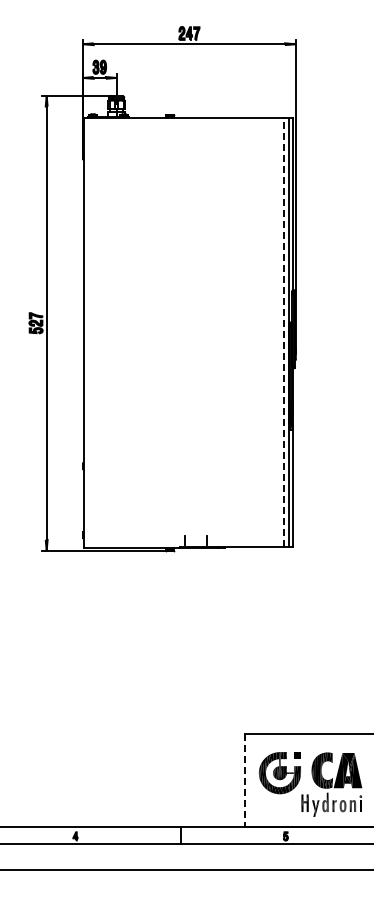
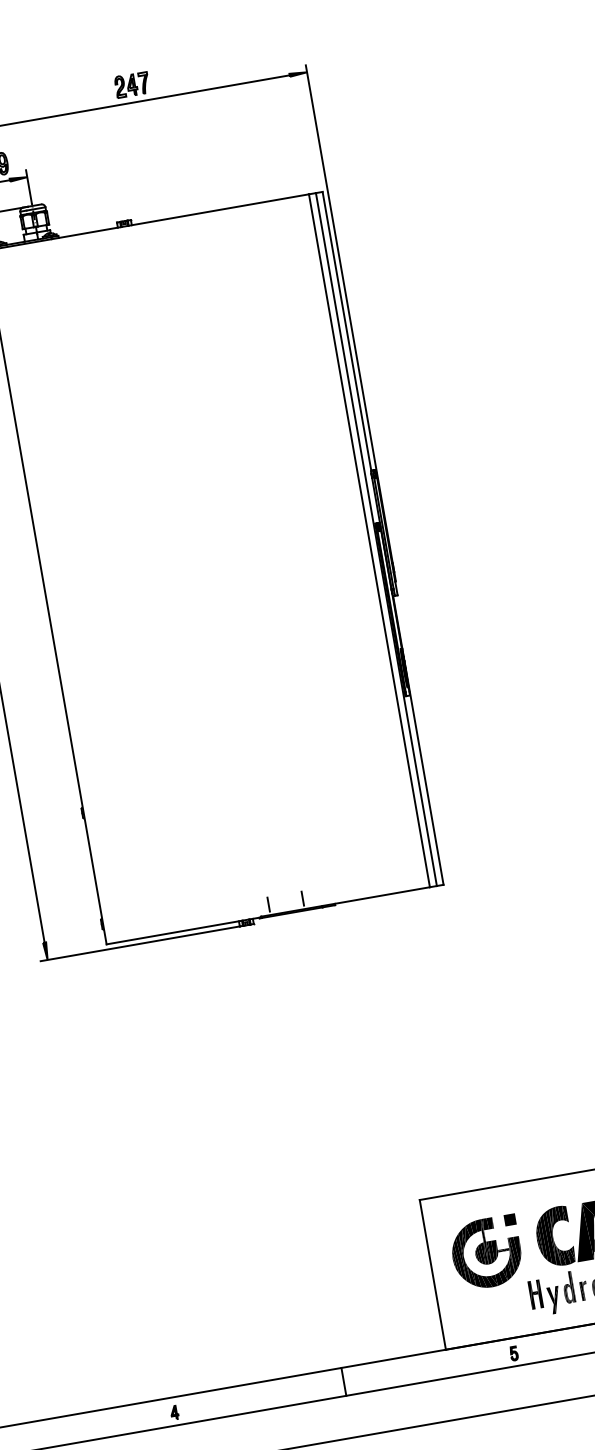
line: (284, 332) -> (369, 540), dashed -> solid
line: (245, 781) -> (433, 1276), dashed -> solid

